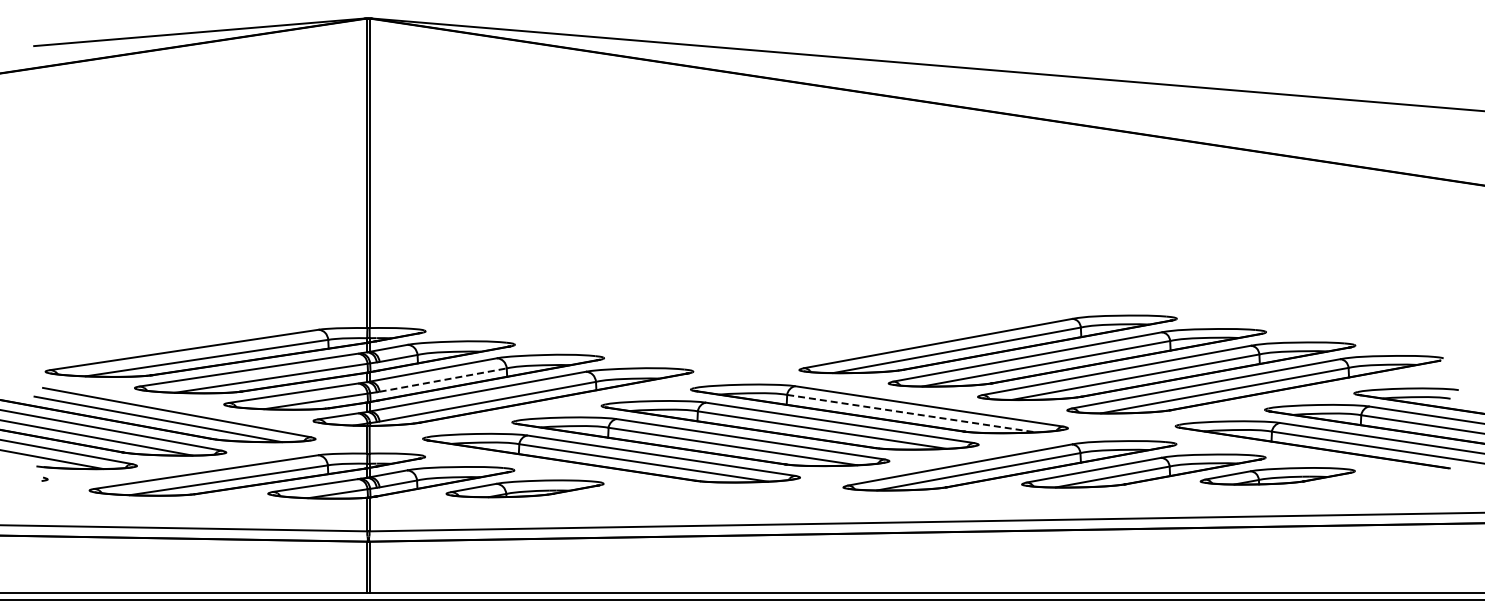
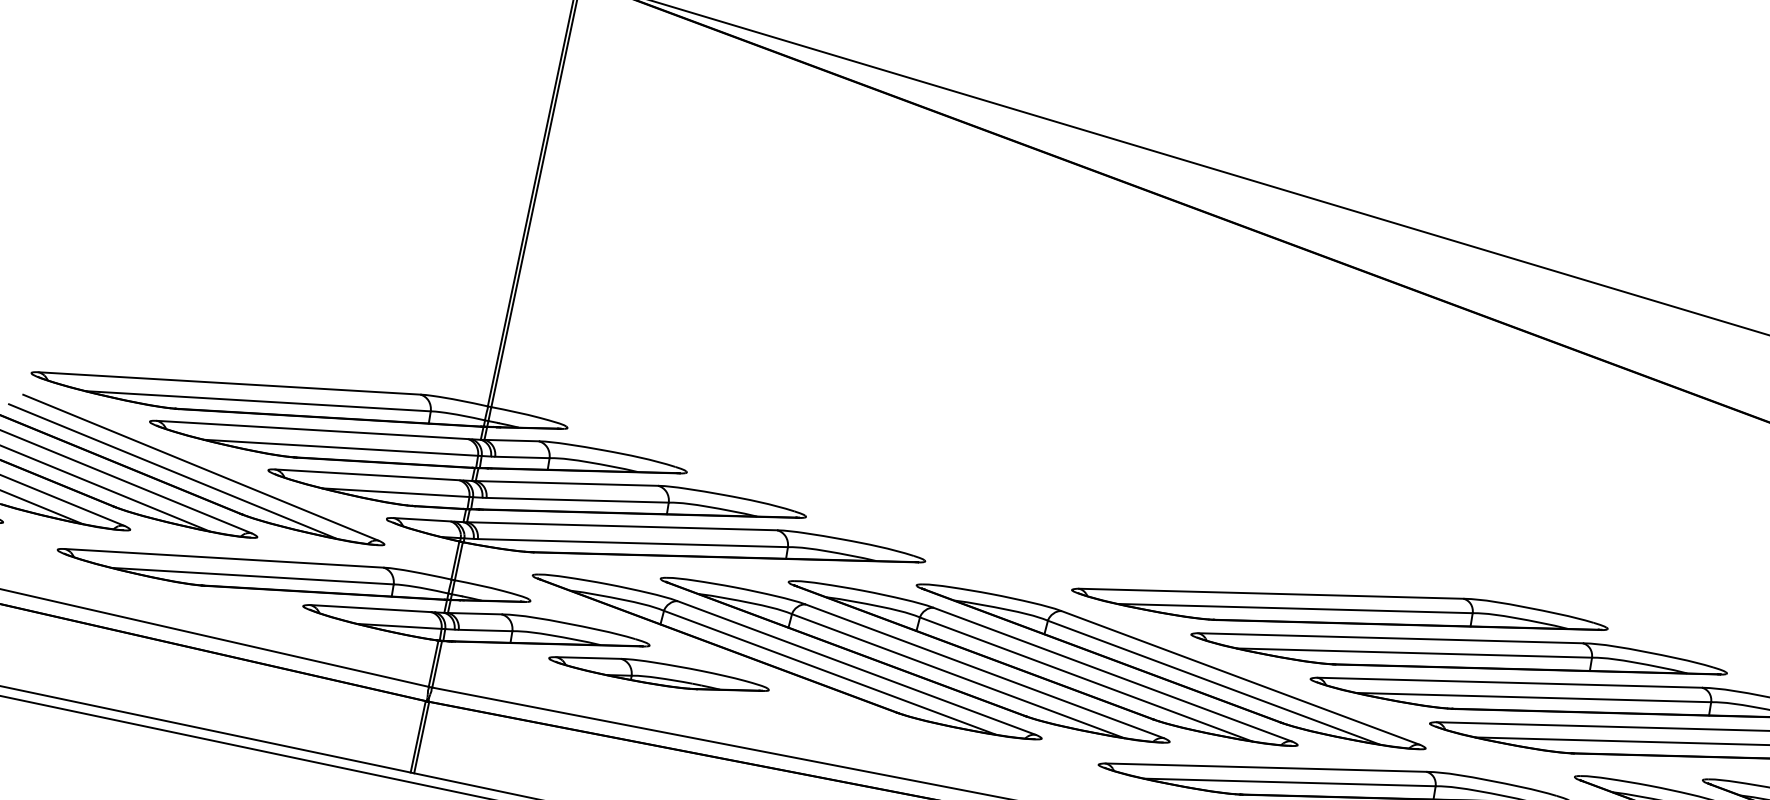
line: (443, 380) -> (577, 500), dashed -> solid
line: (911, 413) -> (1214, 682), dashed -> solid

